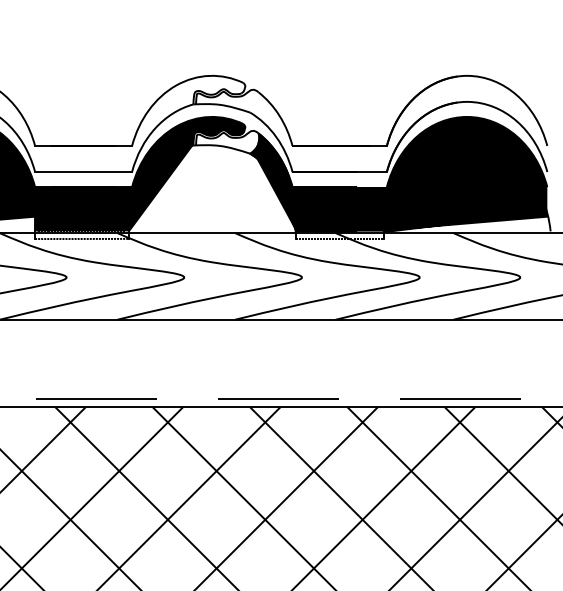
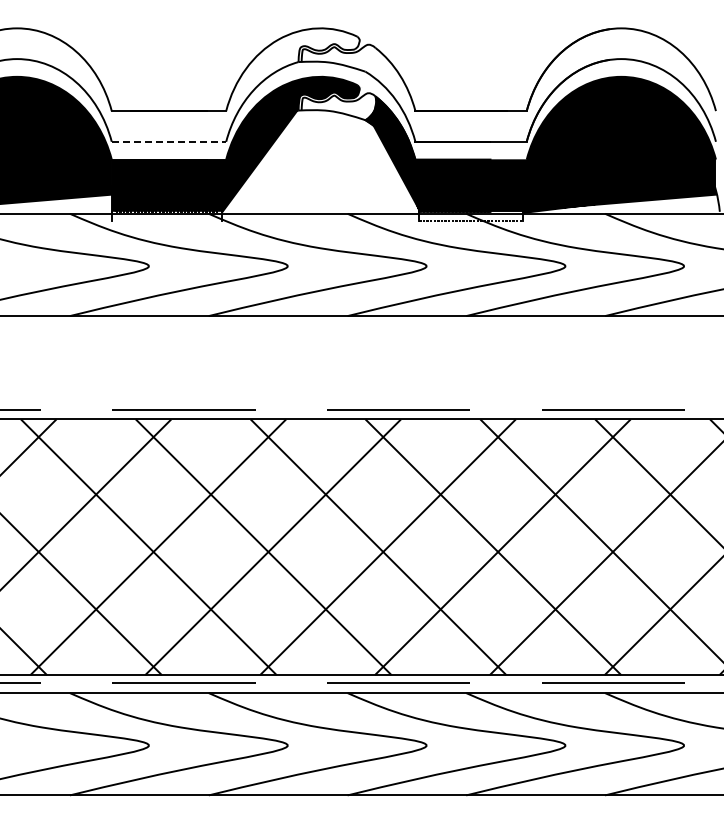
line: (84, 171) -> (169, 141), solid -> dashed
line: (81, 238) -> (166, 220), removed

